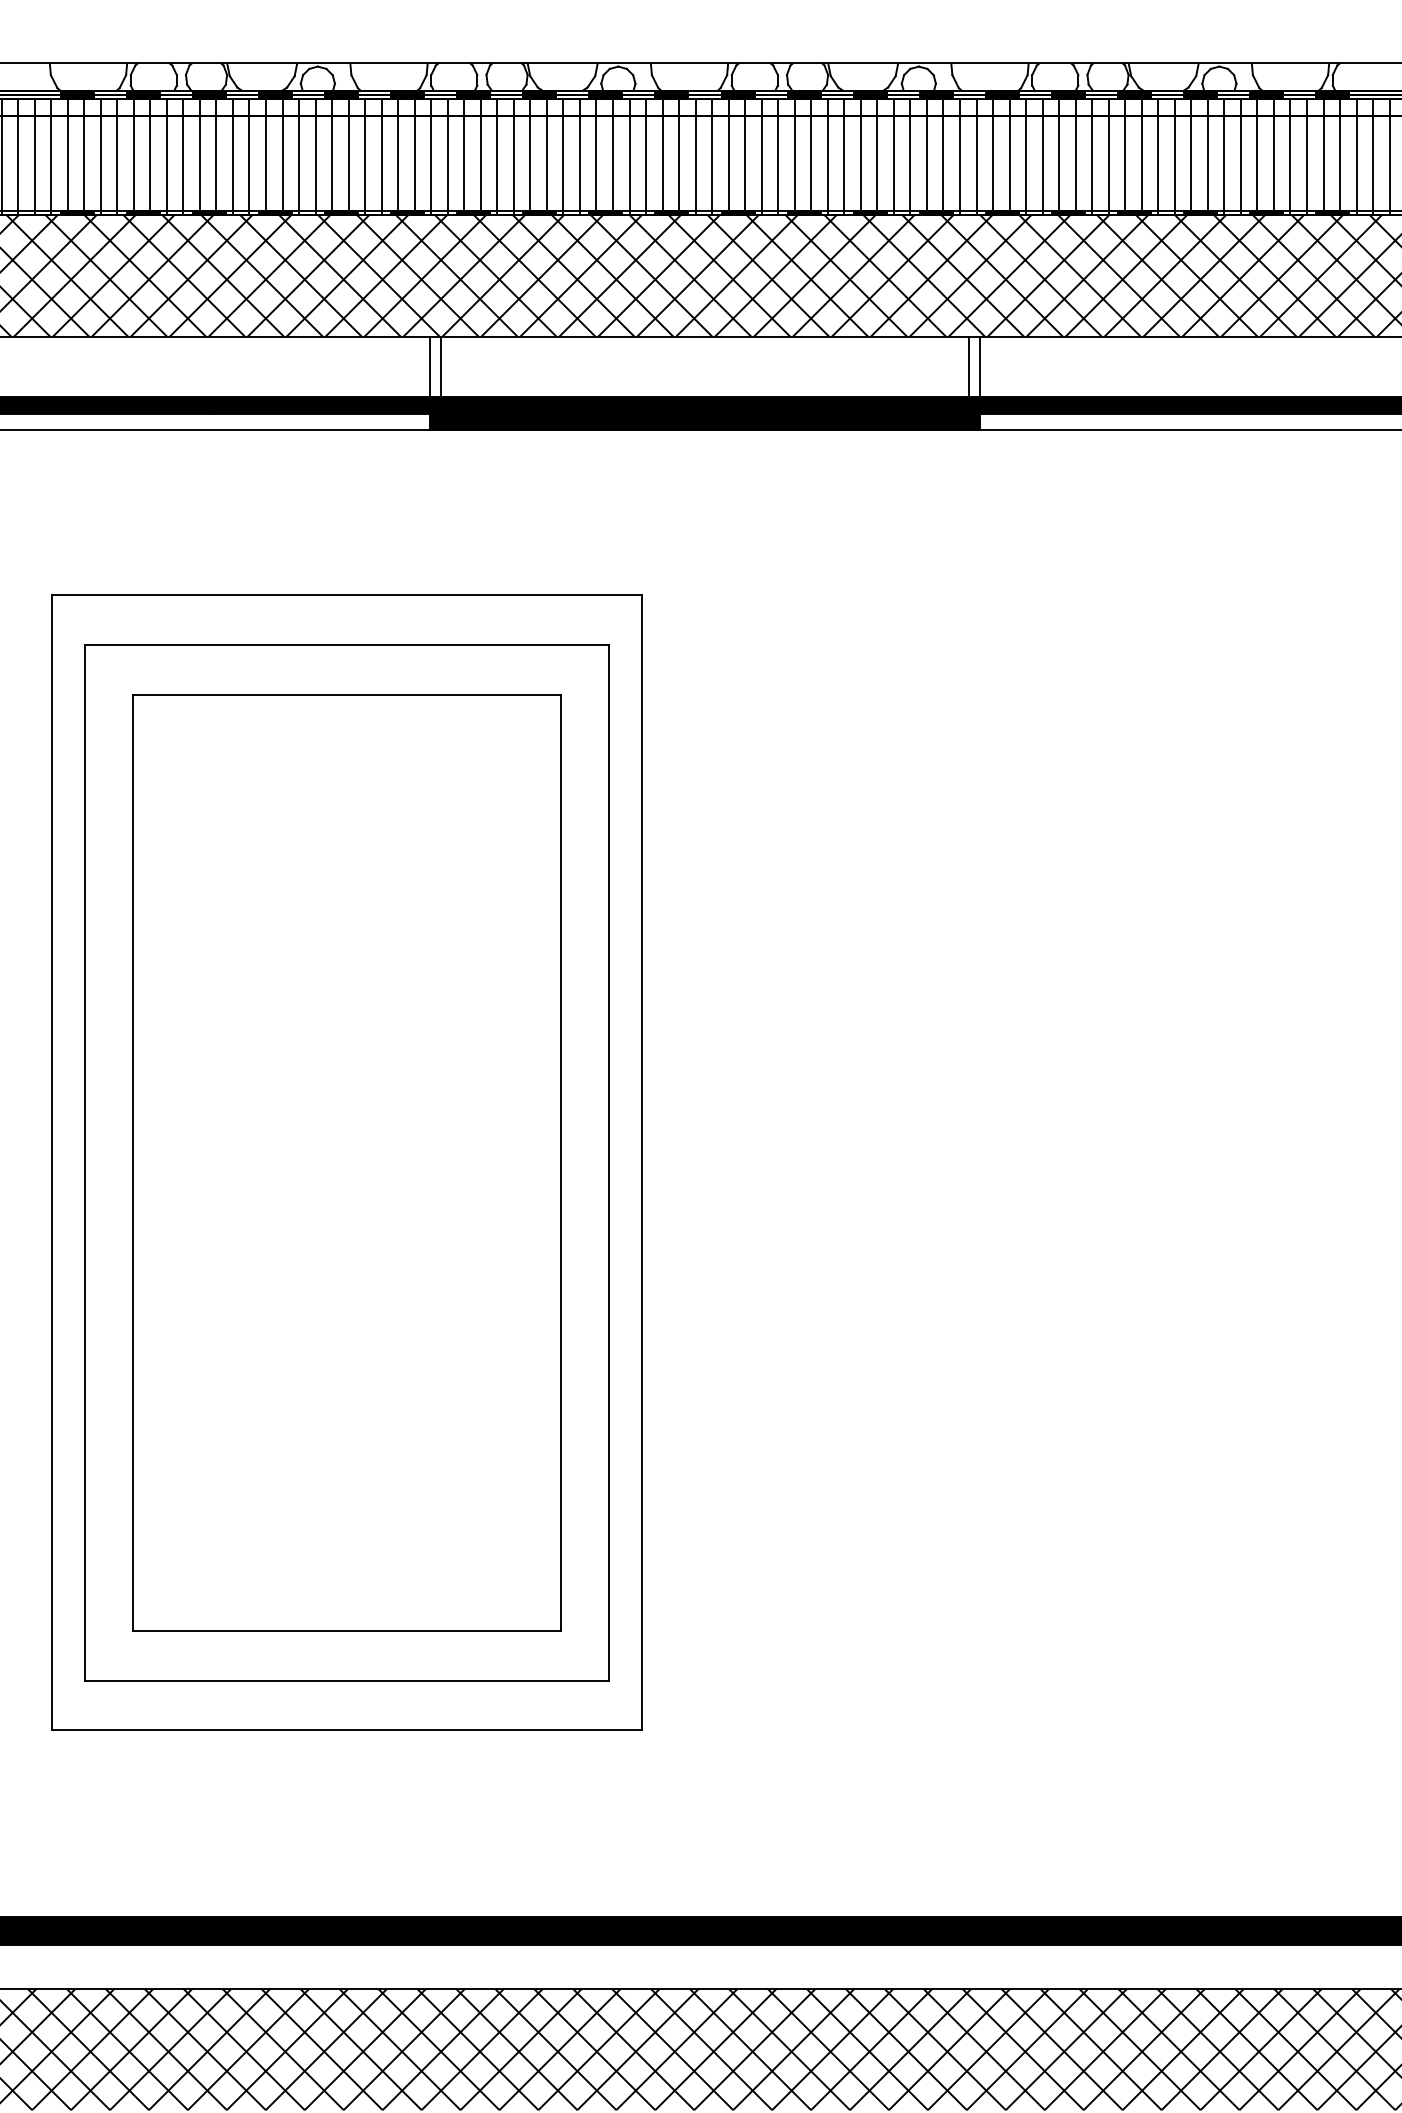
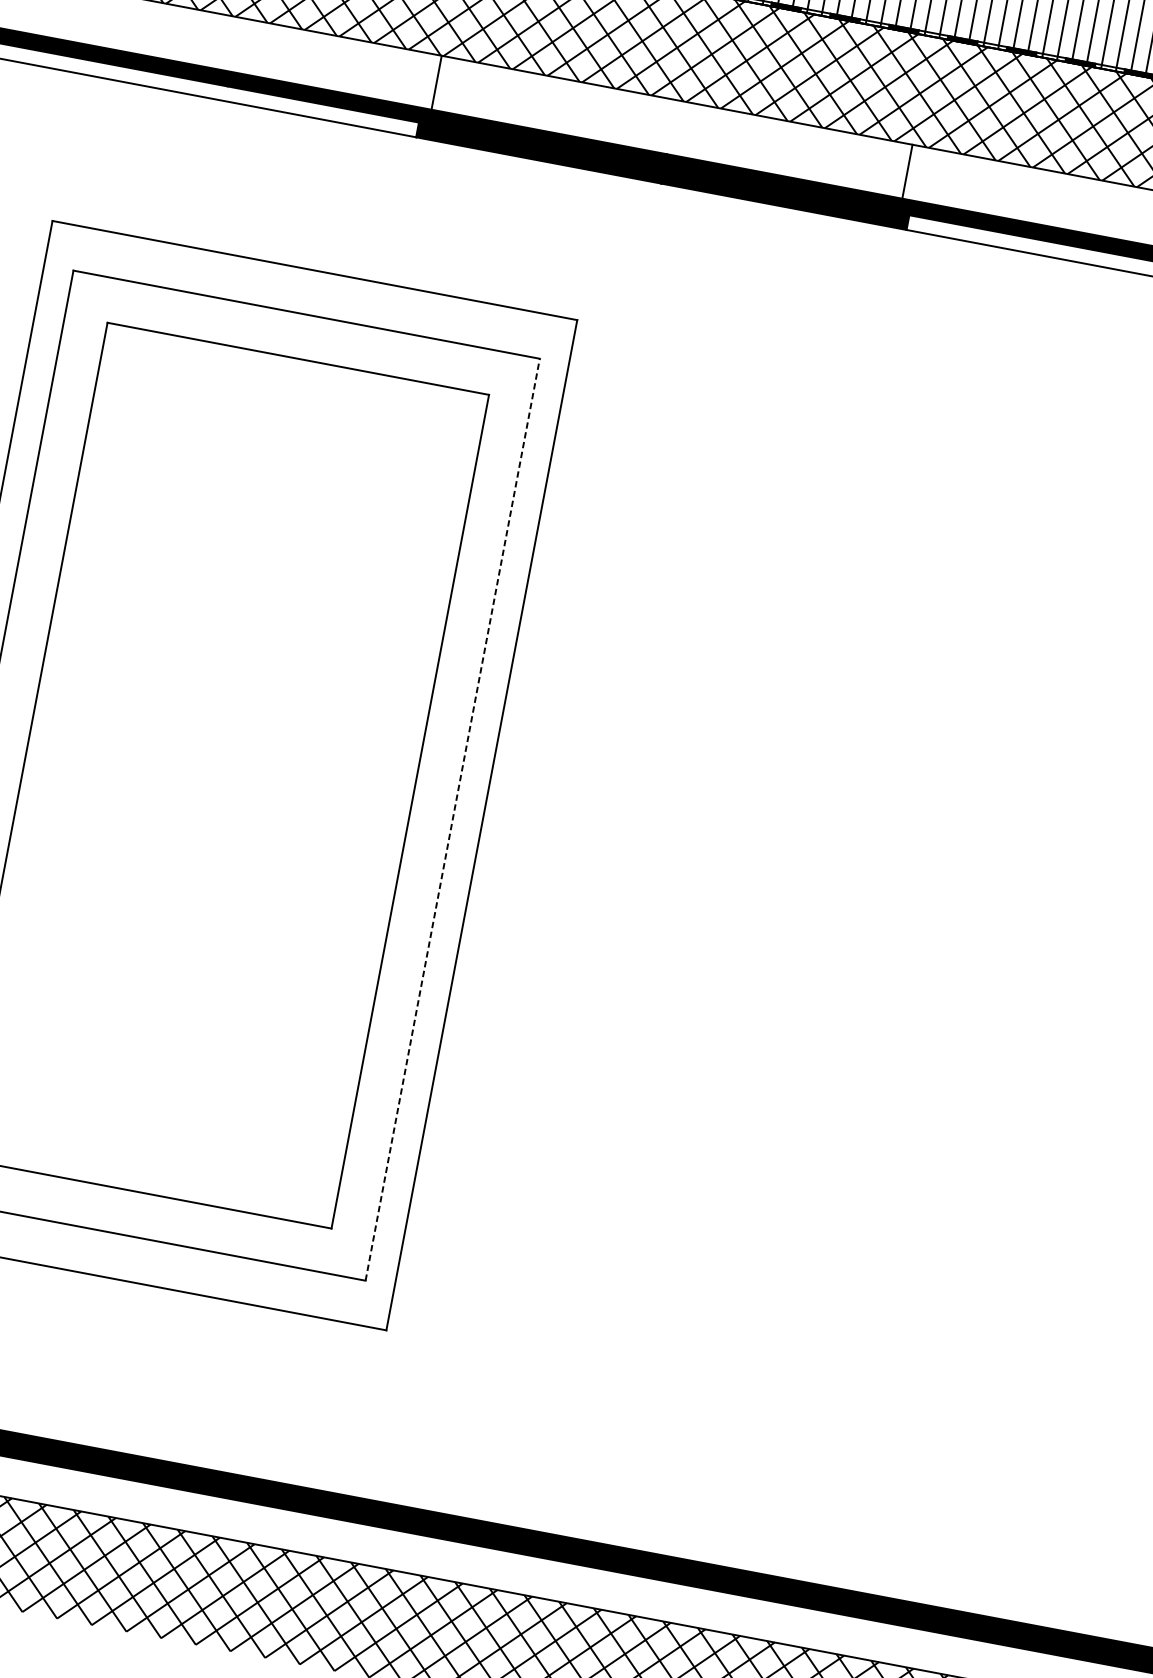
line: (429, 366) -> (426, 80), removed
line: (980, 366) -> (917, 173), removed
line: (609, 1162) -> (453, 819), solid -> dashed

